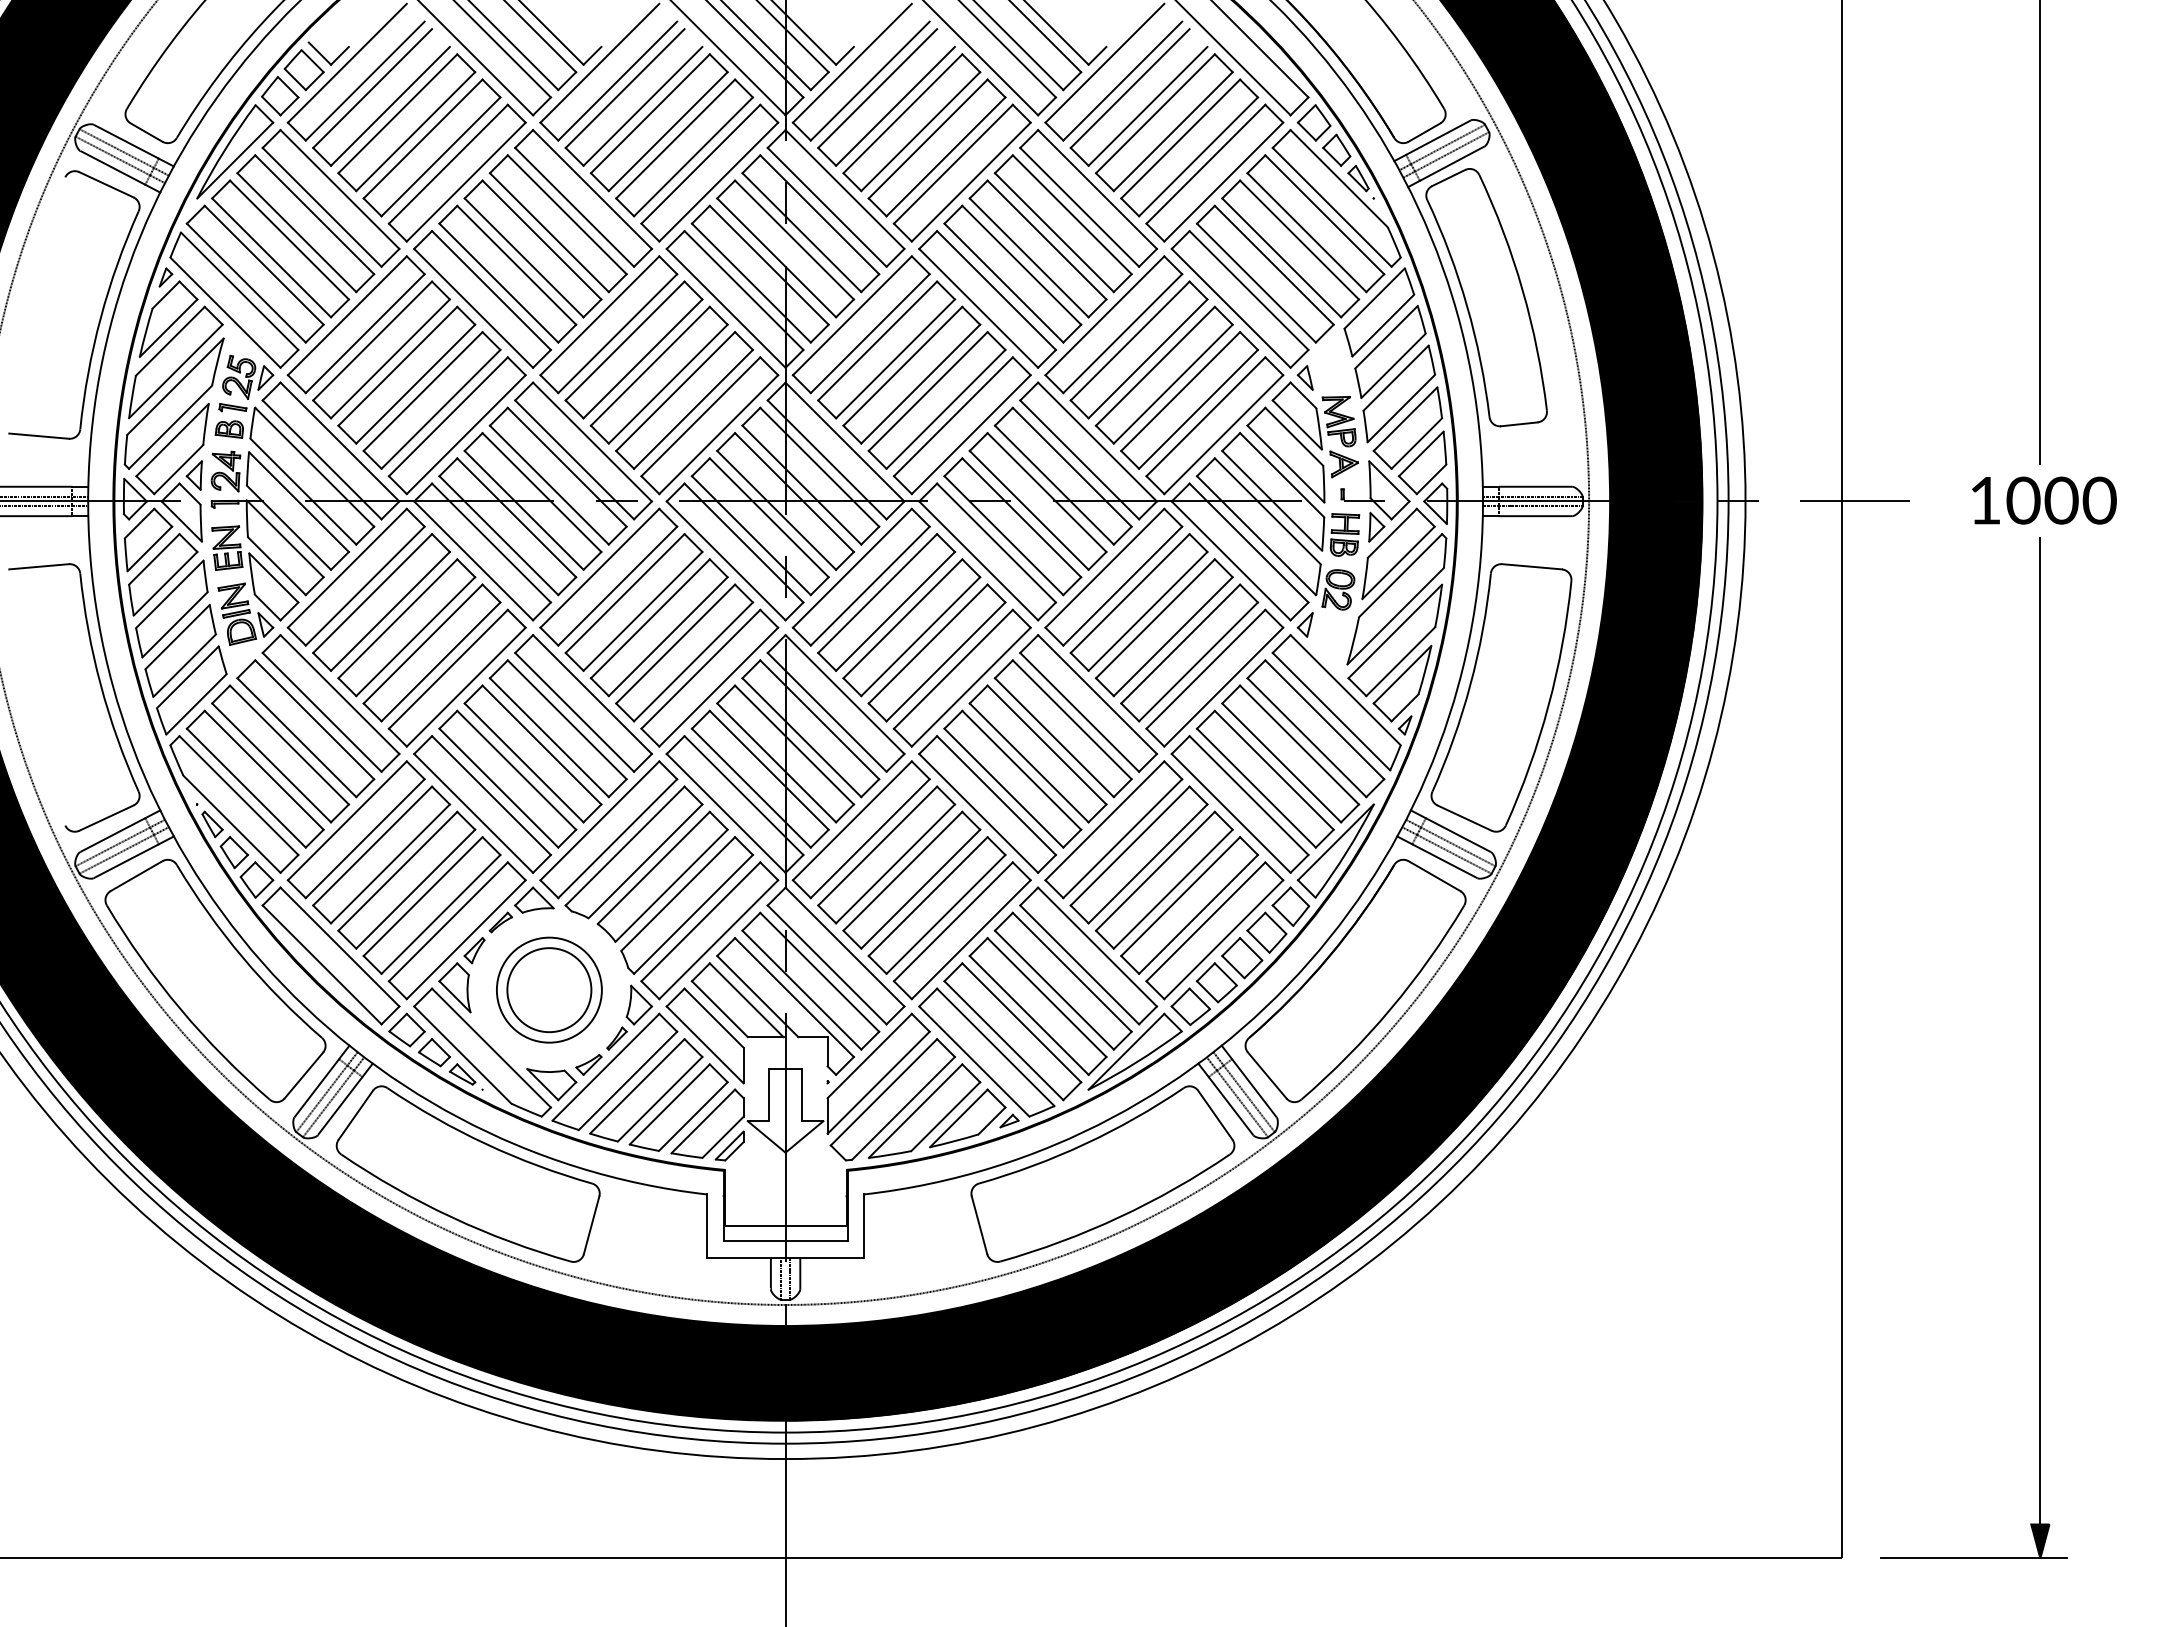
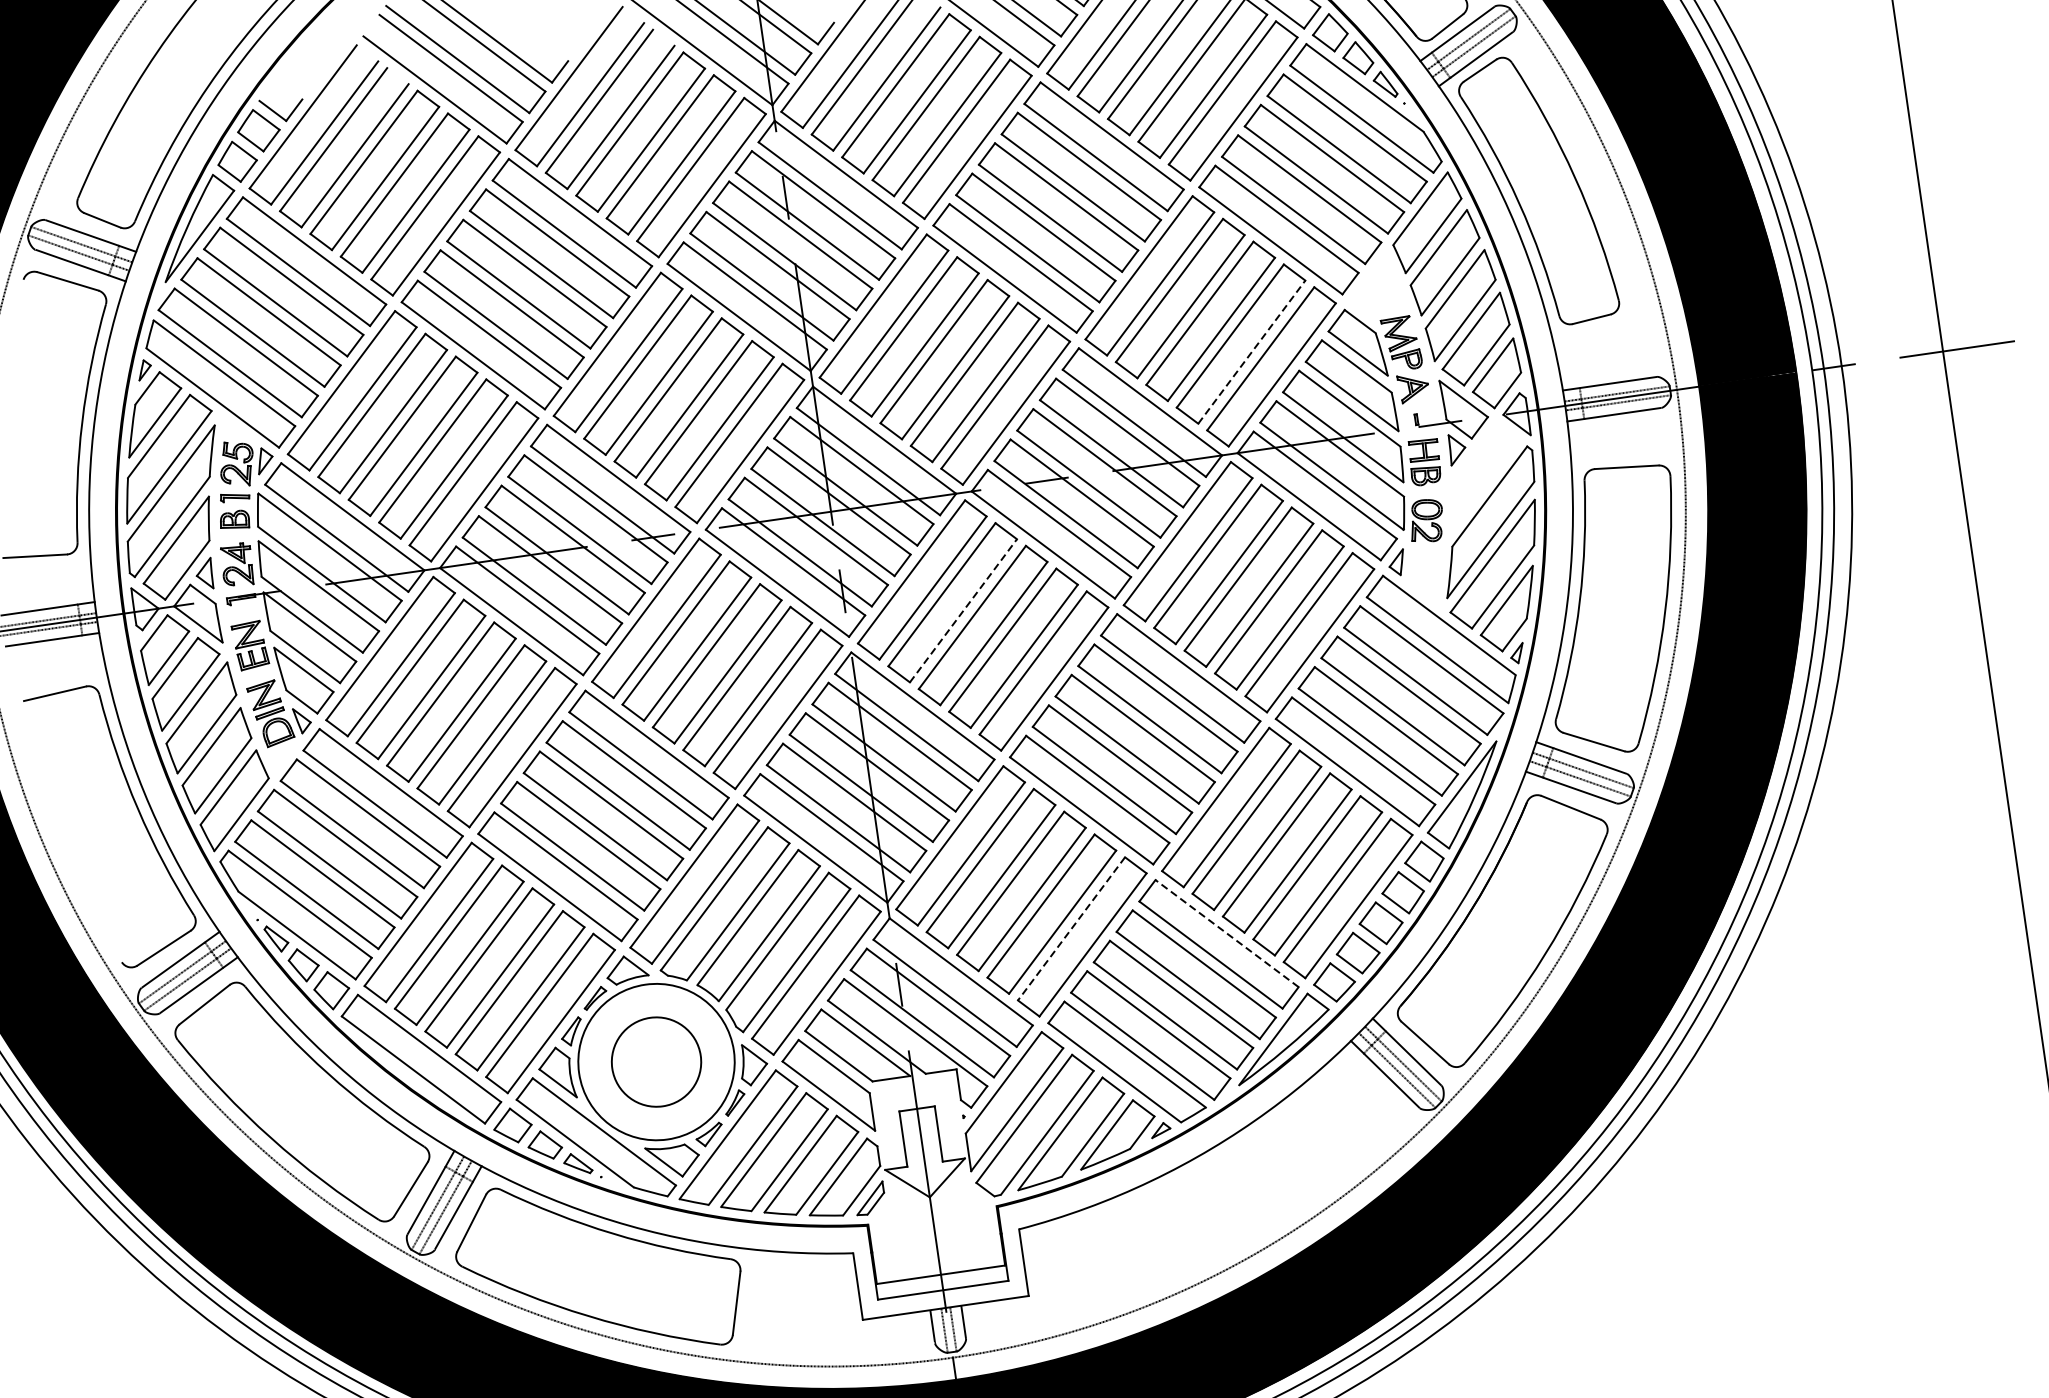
part: (1304, 377) -> (1358, 302), removed
line: (1198, 409) -> (1251, 352), solid -> dashed
part: (1398, 553) -> (1484, 473), removed
line: (895, 611) -> (963, 610), solid -> dashed
line: (953, 922) -> (1071, 929), solid -> dashed
line: (1097, 946) -> (1226, 932), solid -> dashed
circle: (548, 989) -> (655, 1061), size x1.4
part: (1102, 1173) -> (1266, 1171), removed

